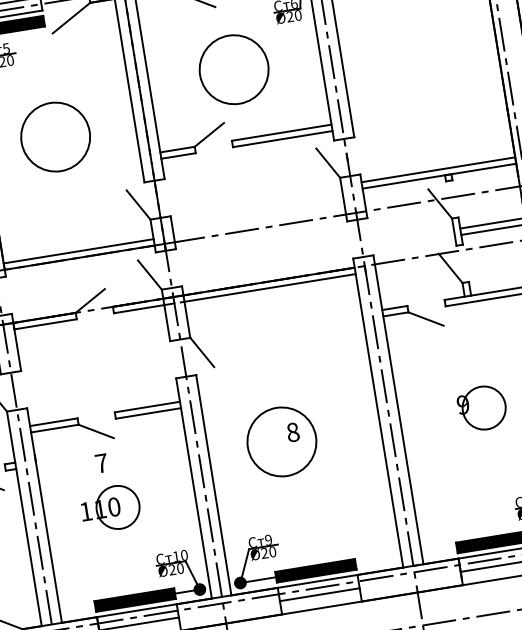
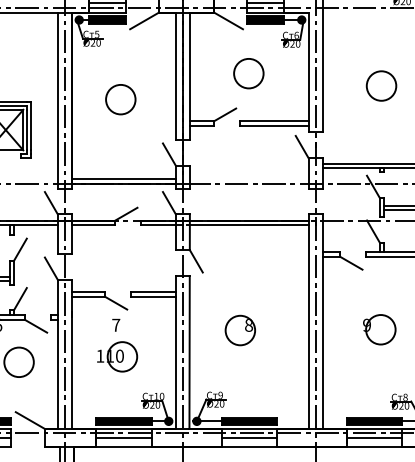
circle: (428, 55) -> (381, 85), added
circle: (233, 69) -> (248, 73), size x0.62
circle: (55, 136) -> (120, 99), size x0.62
circle: (282, 441) -> (240, 330), size x0.62

